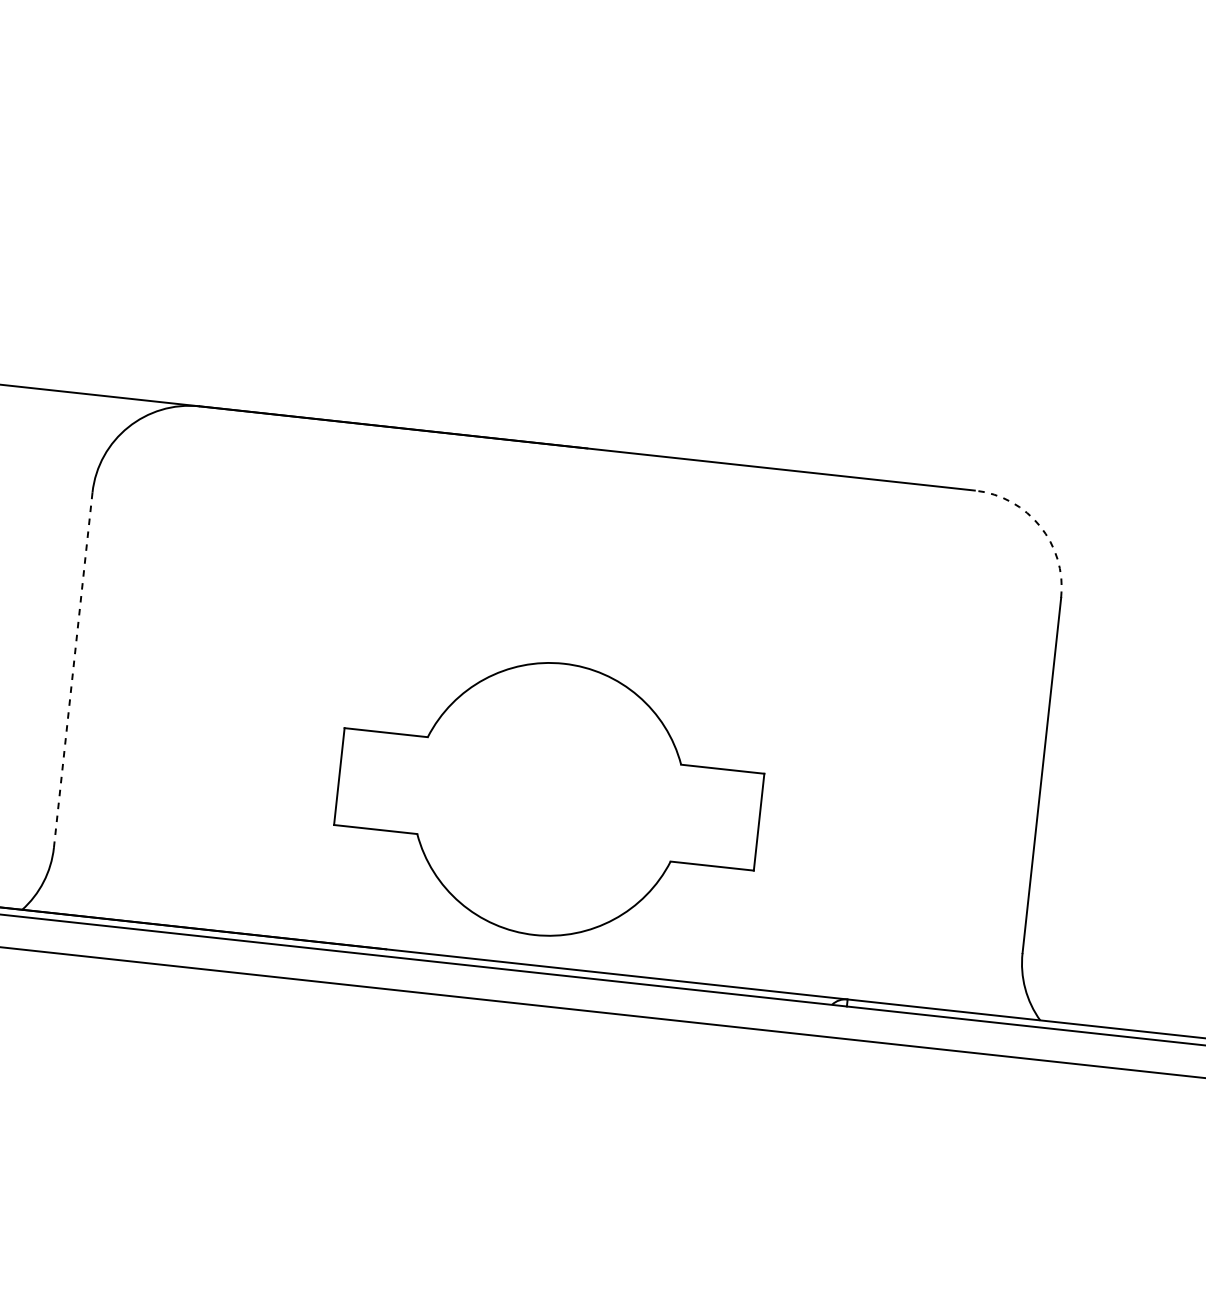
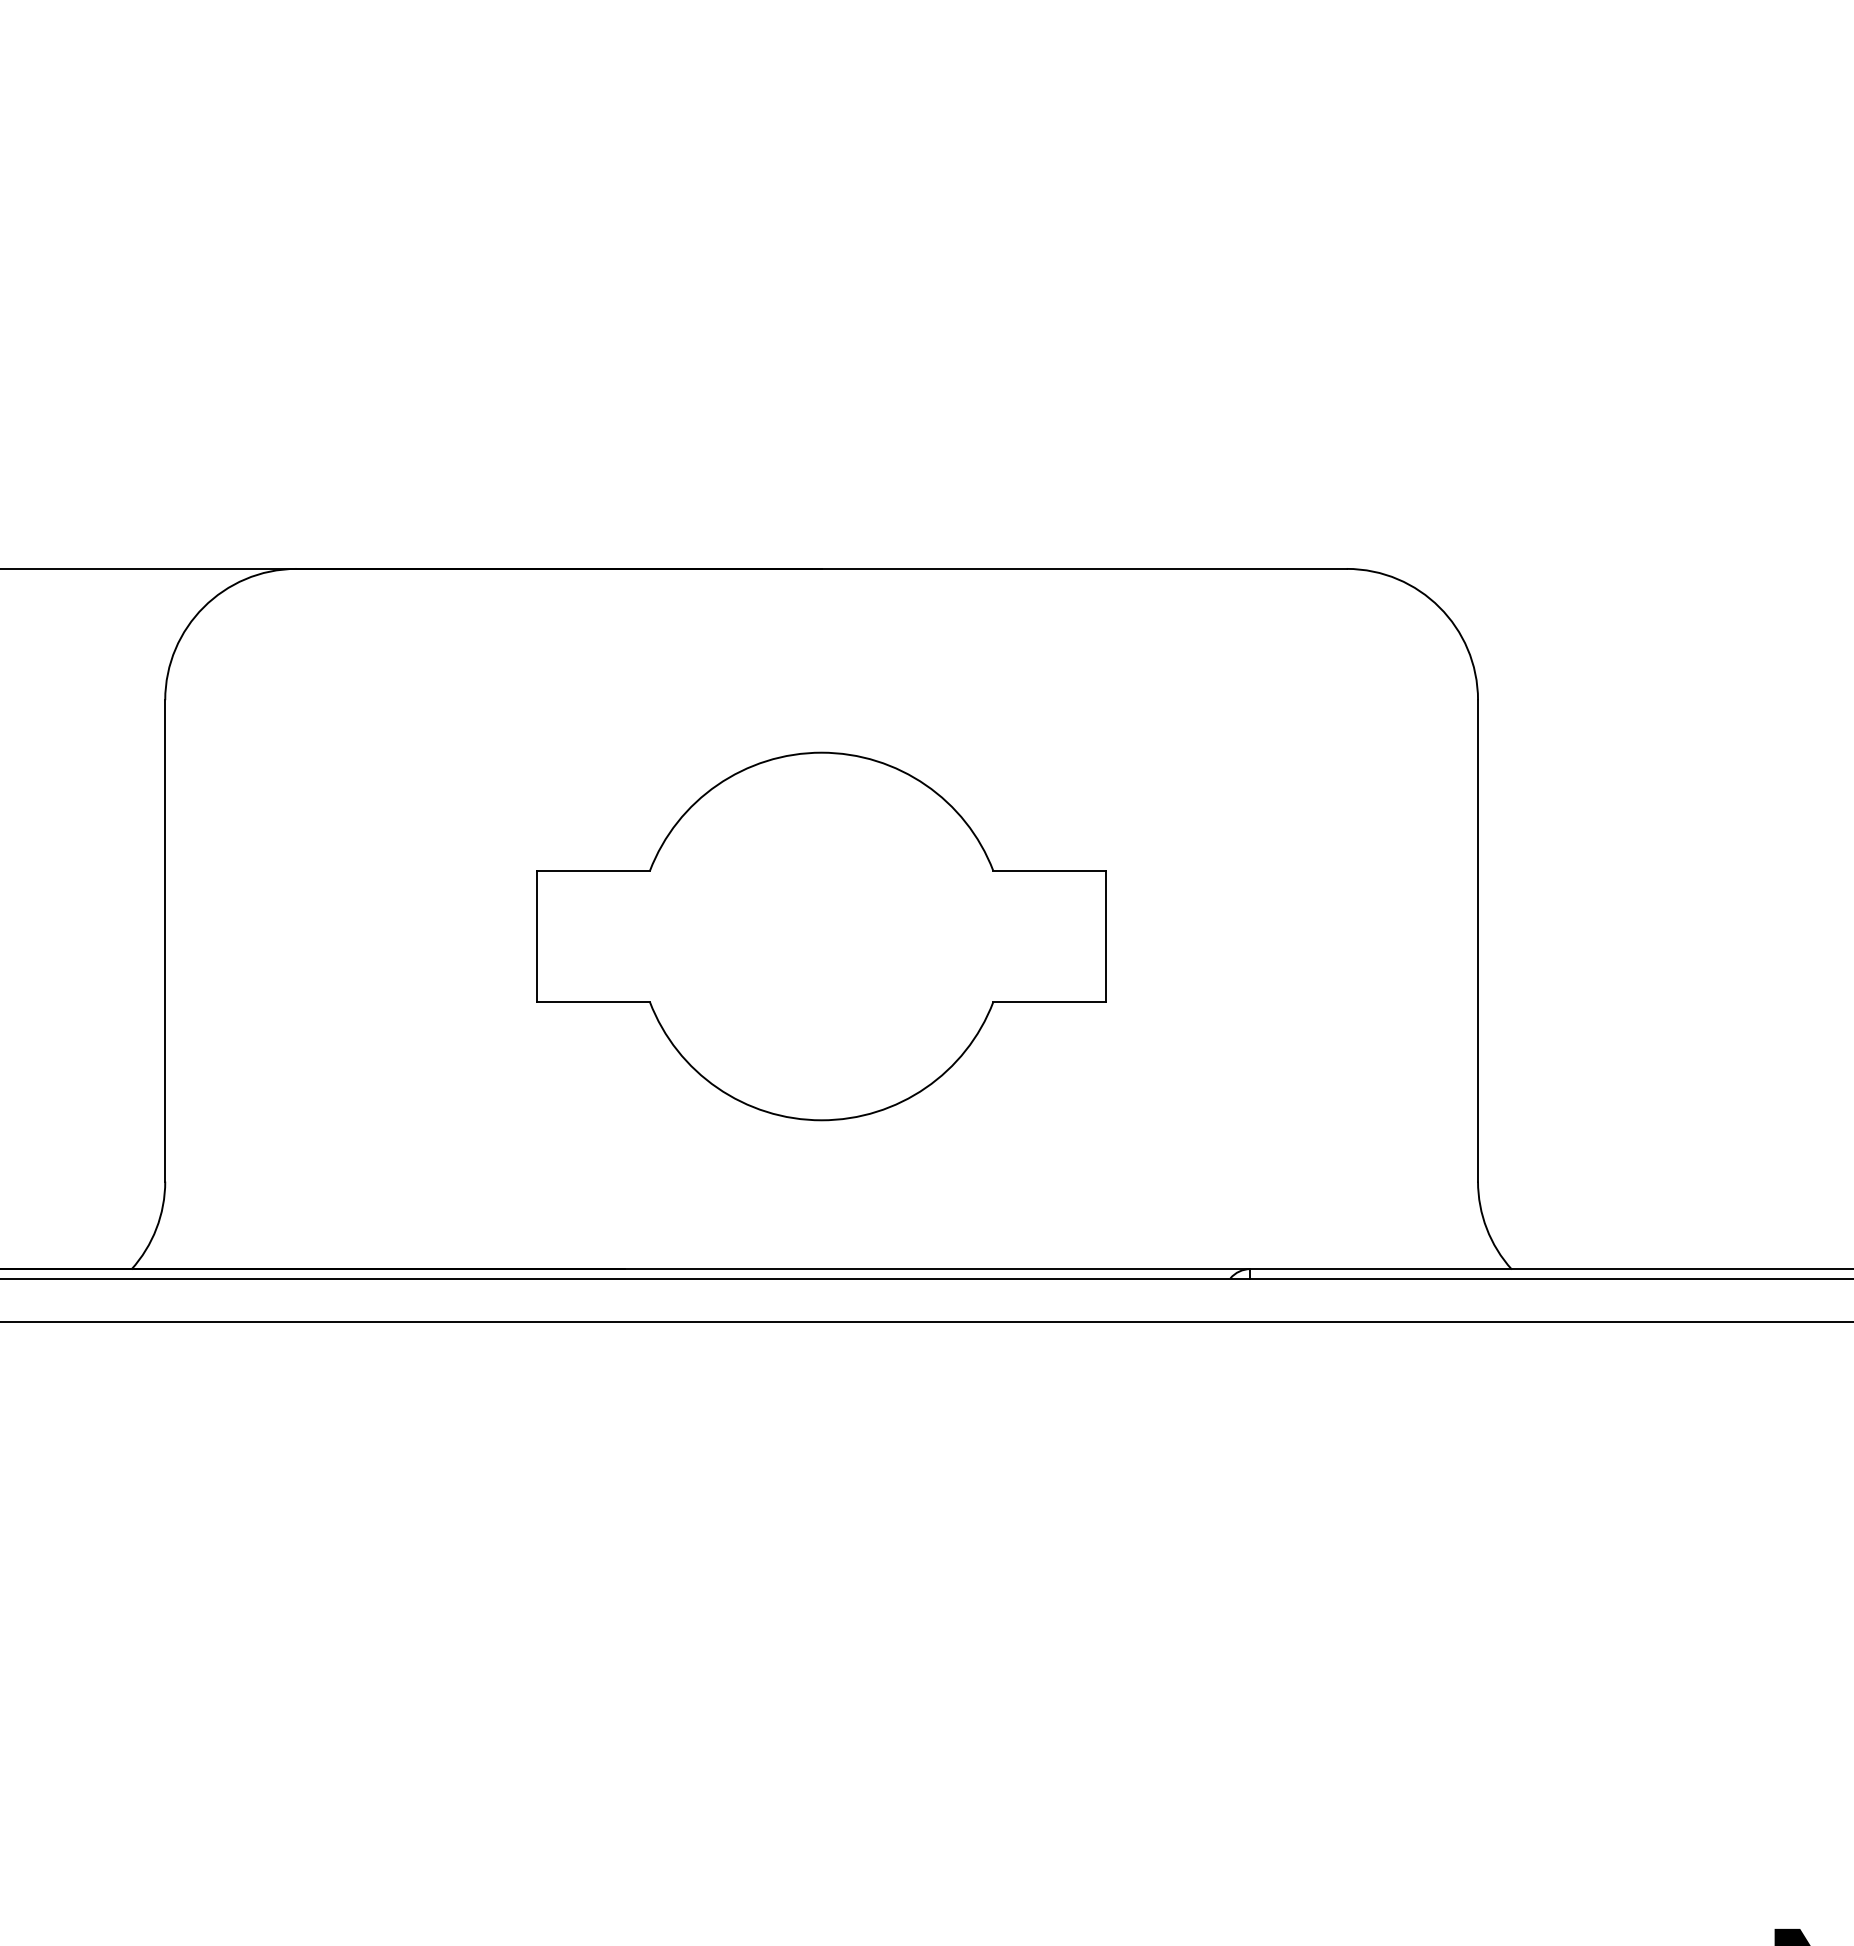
arc: (1040, 526) -> (1439, 607), dashed -> solid
line: (73, 670) -> (165, 940), dashed -> solid
part: (549, 799) -> (821, 936), moved

